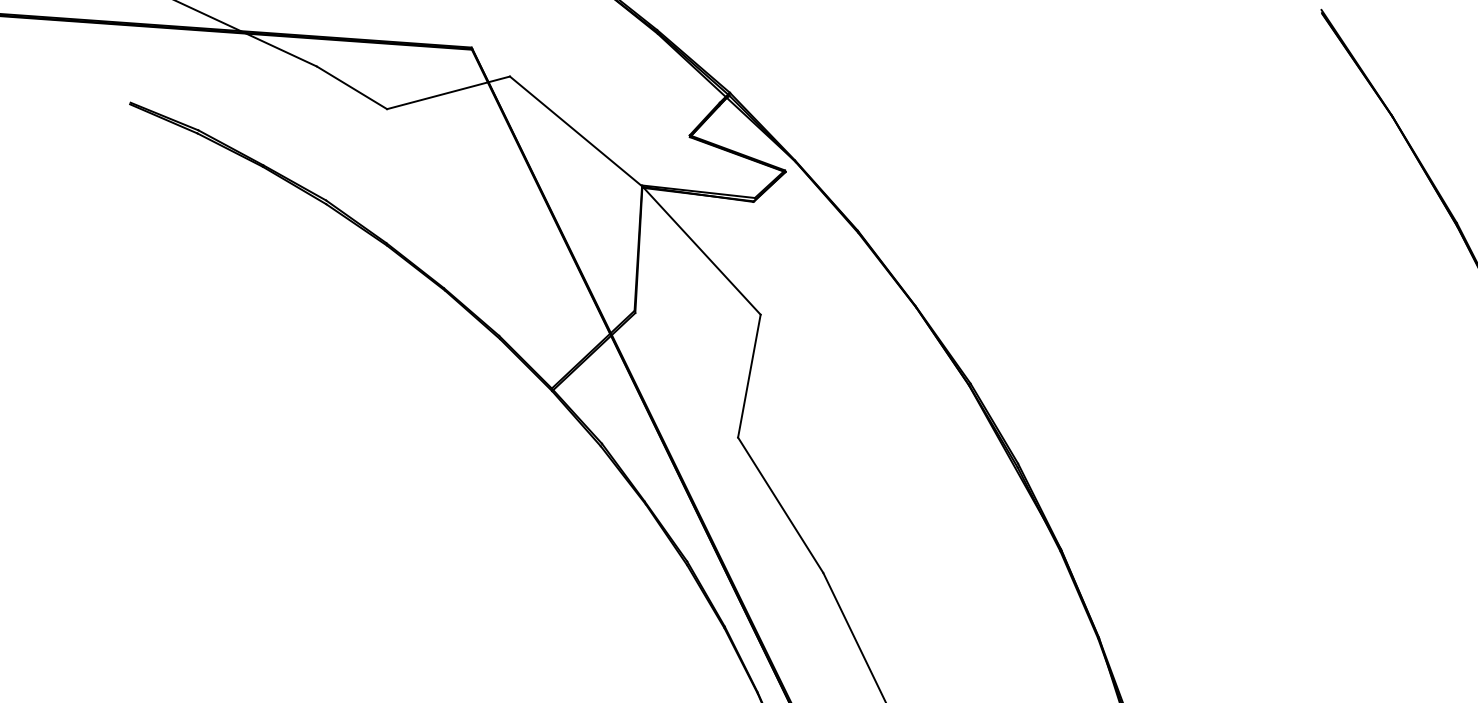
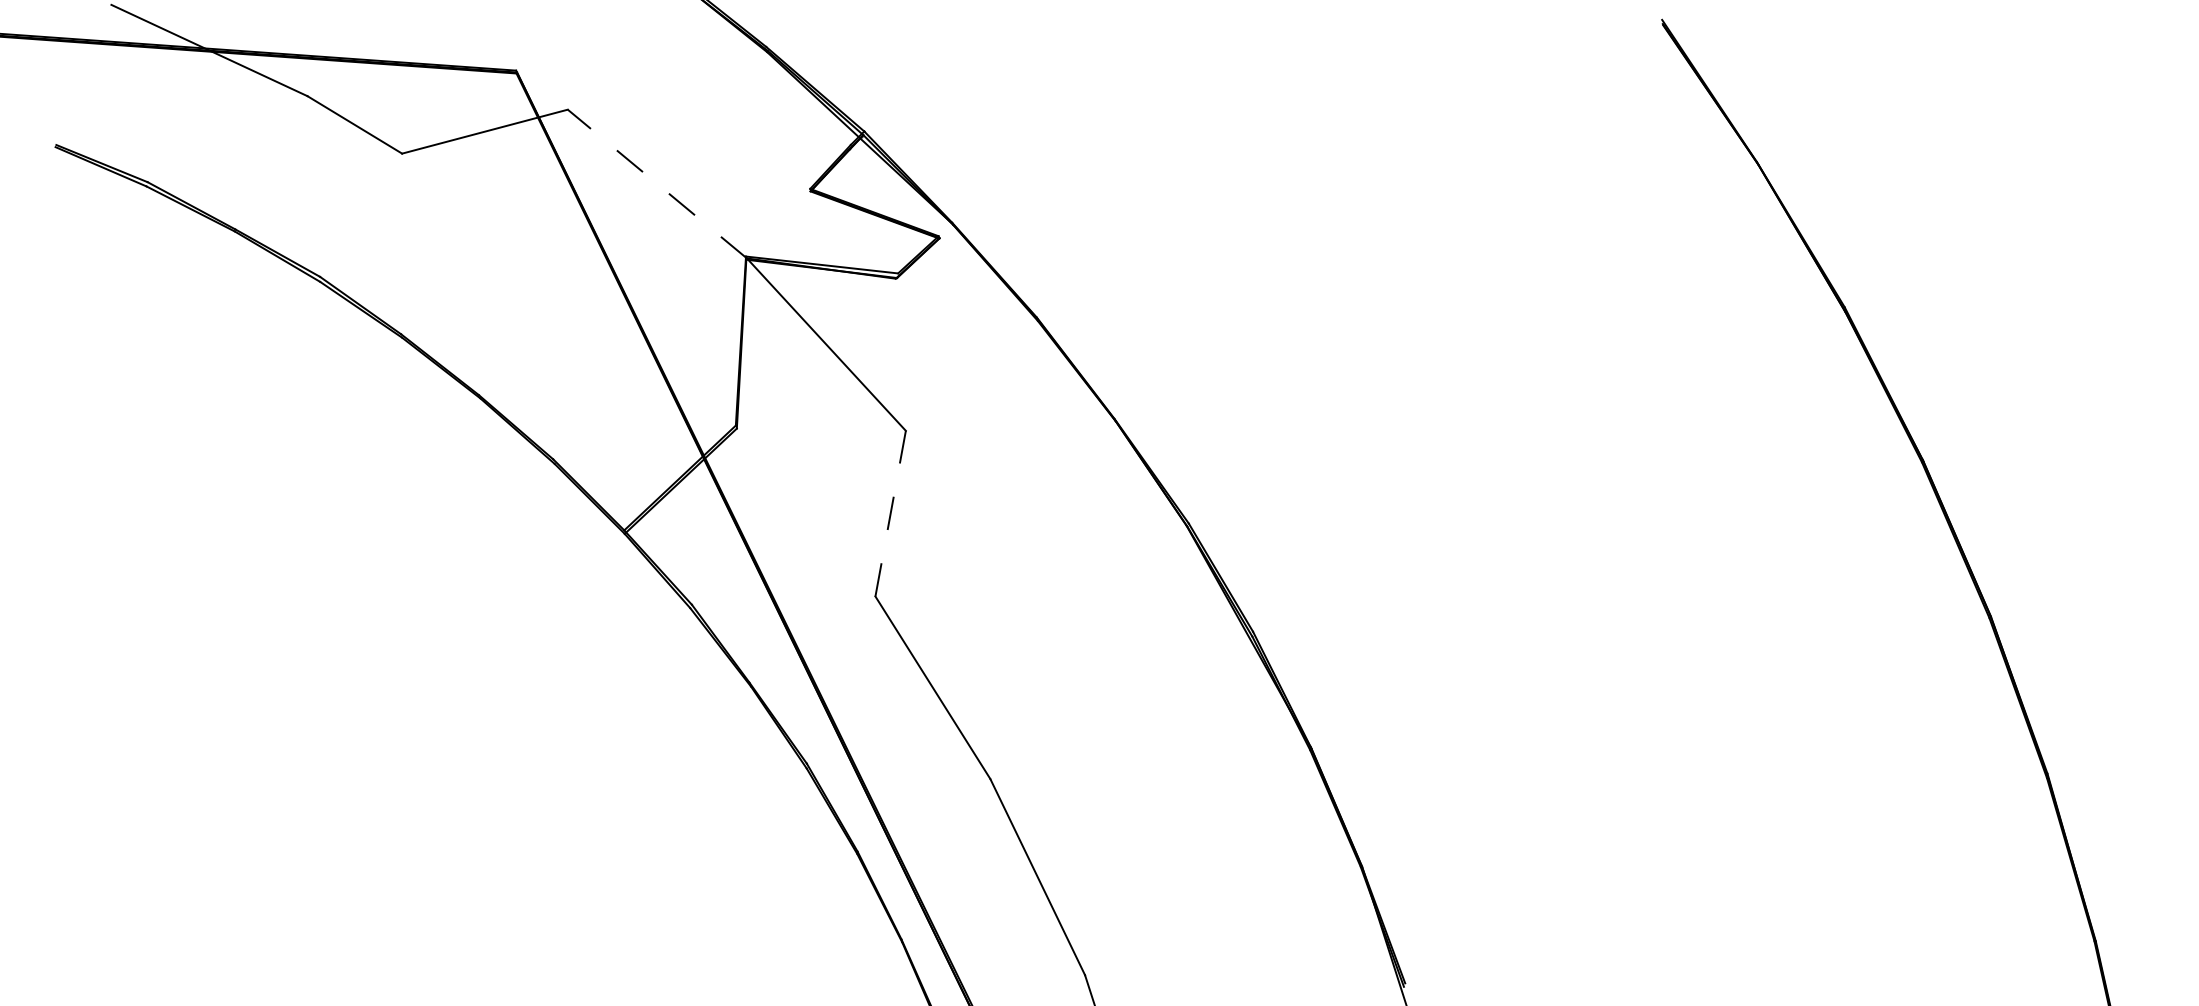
line: (576, 131) -> (657, 183), solid -> dashed
line: (749, 376) -> (890, 513), solid -> dashed

